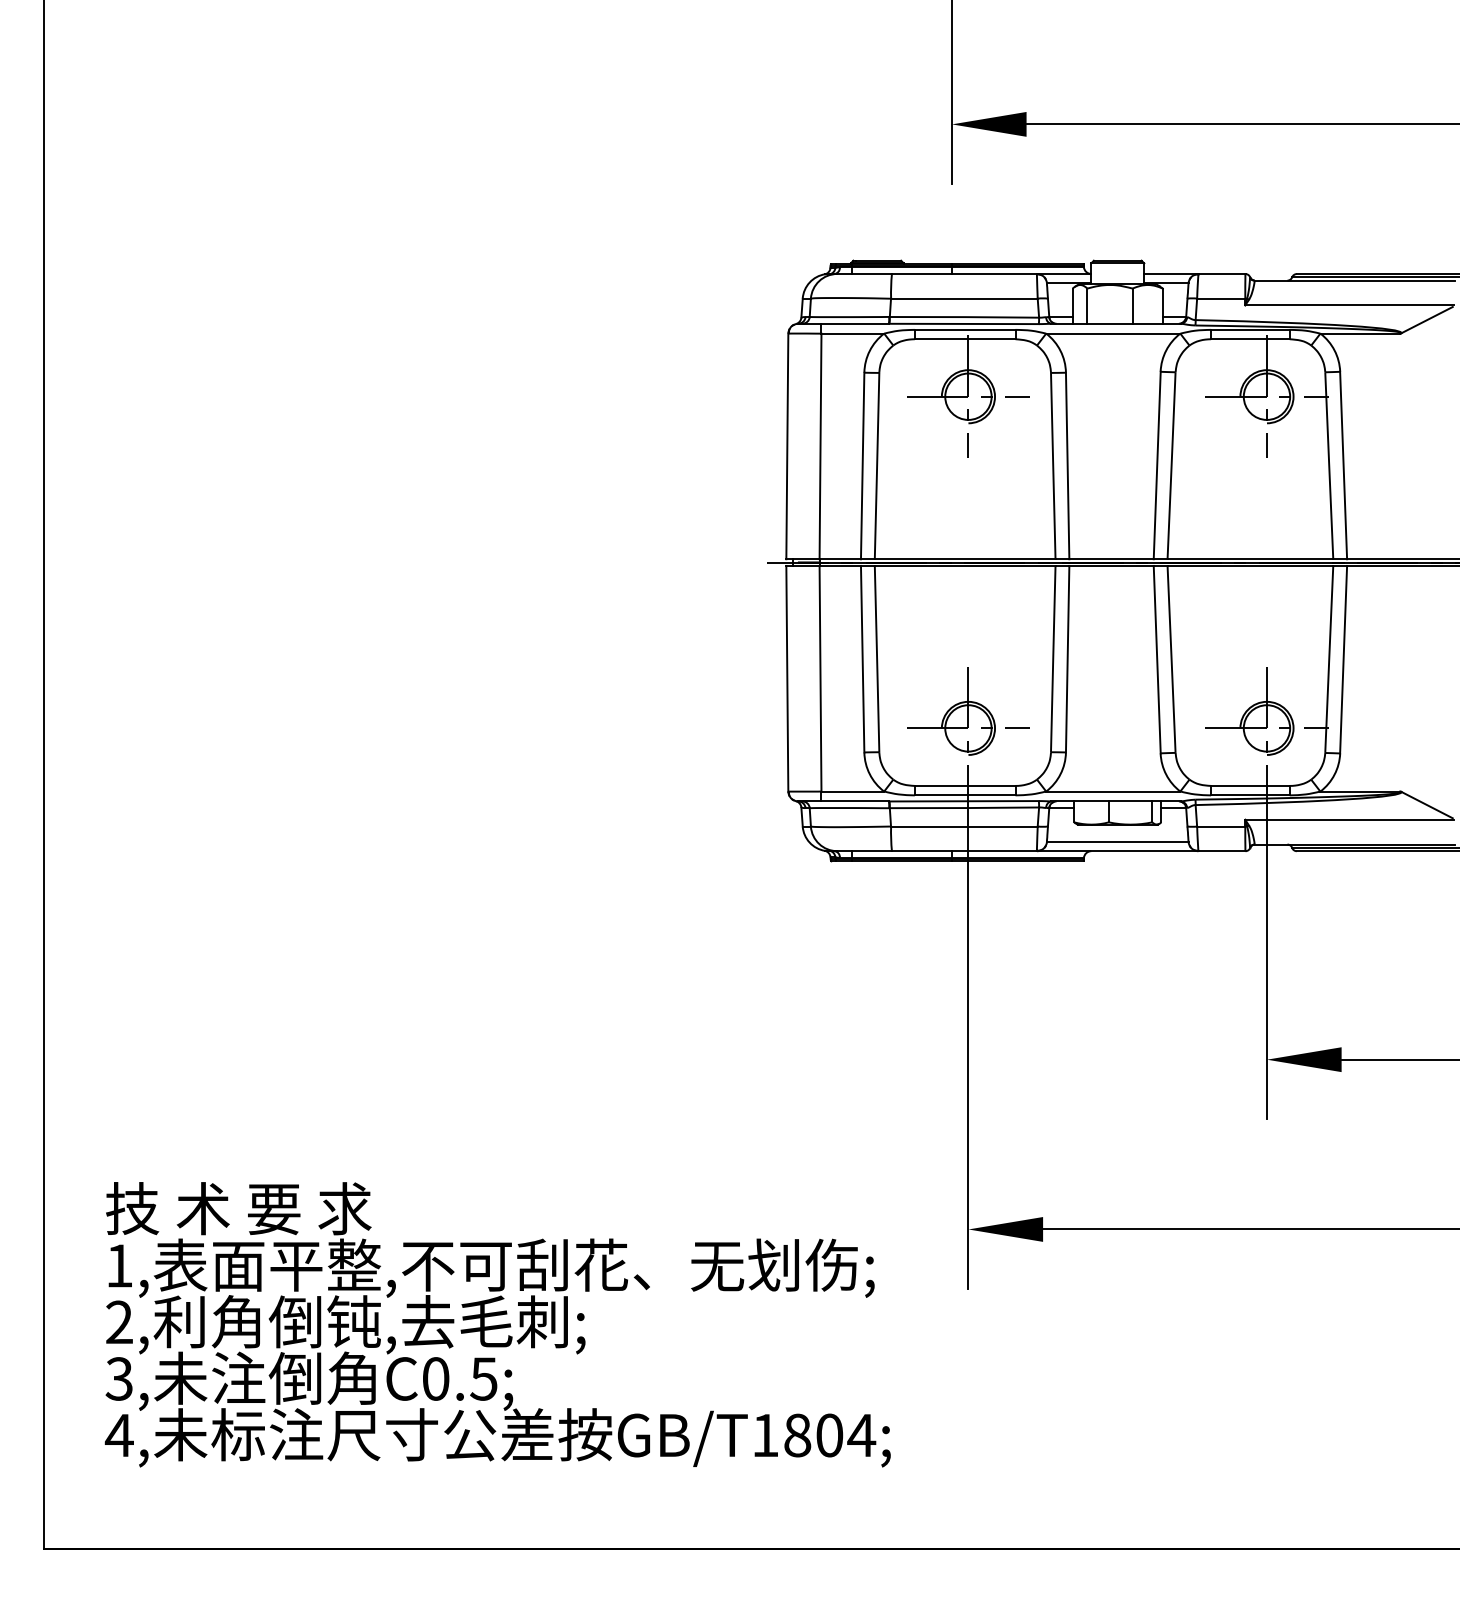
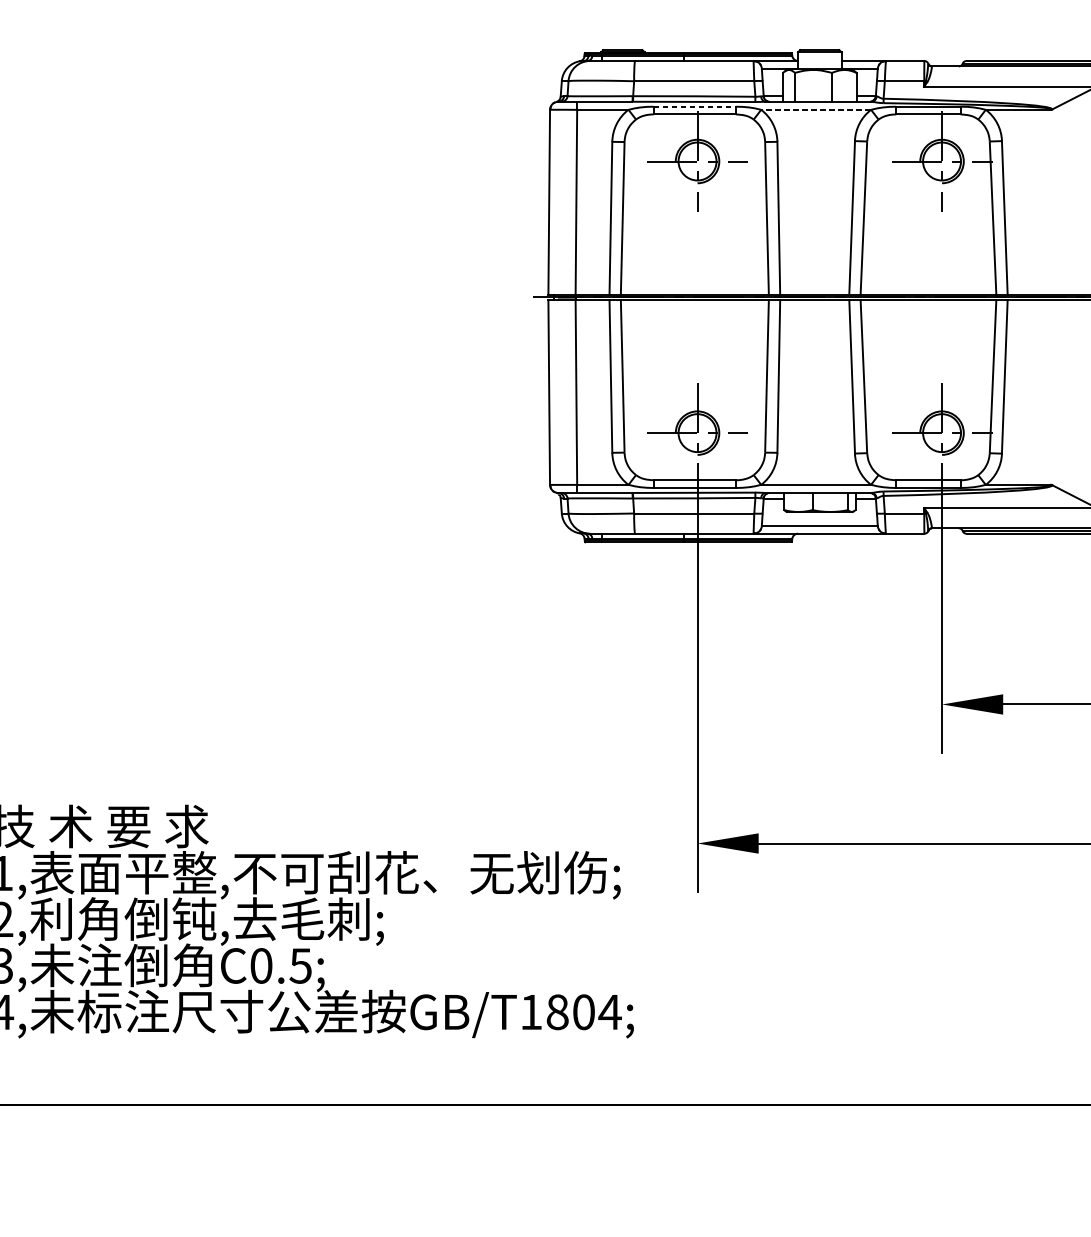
line: (965, 329) -> (695, 106), solid -> dashed
line: (1112, 333) -> (815, 109), solid -> dashed

